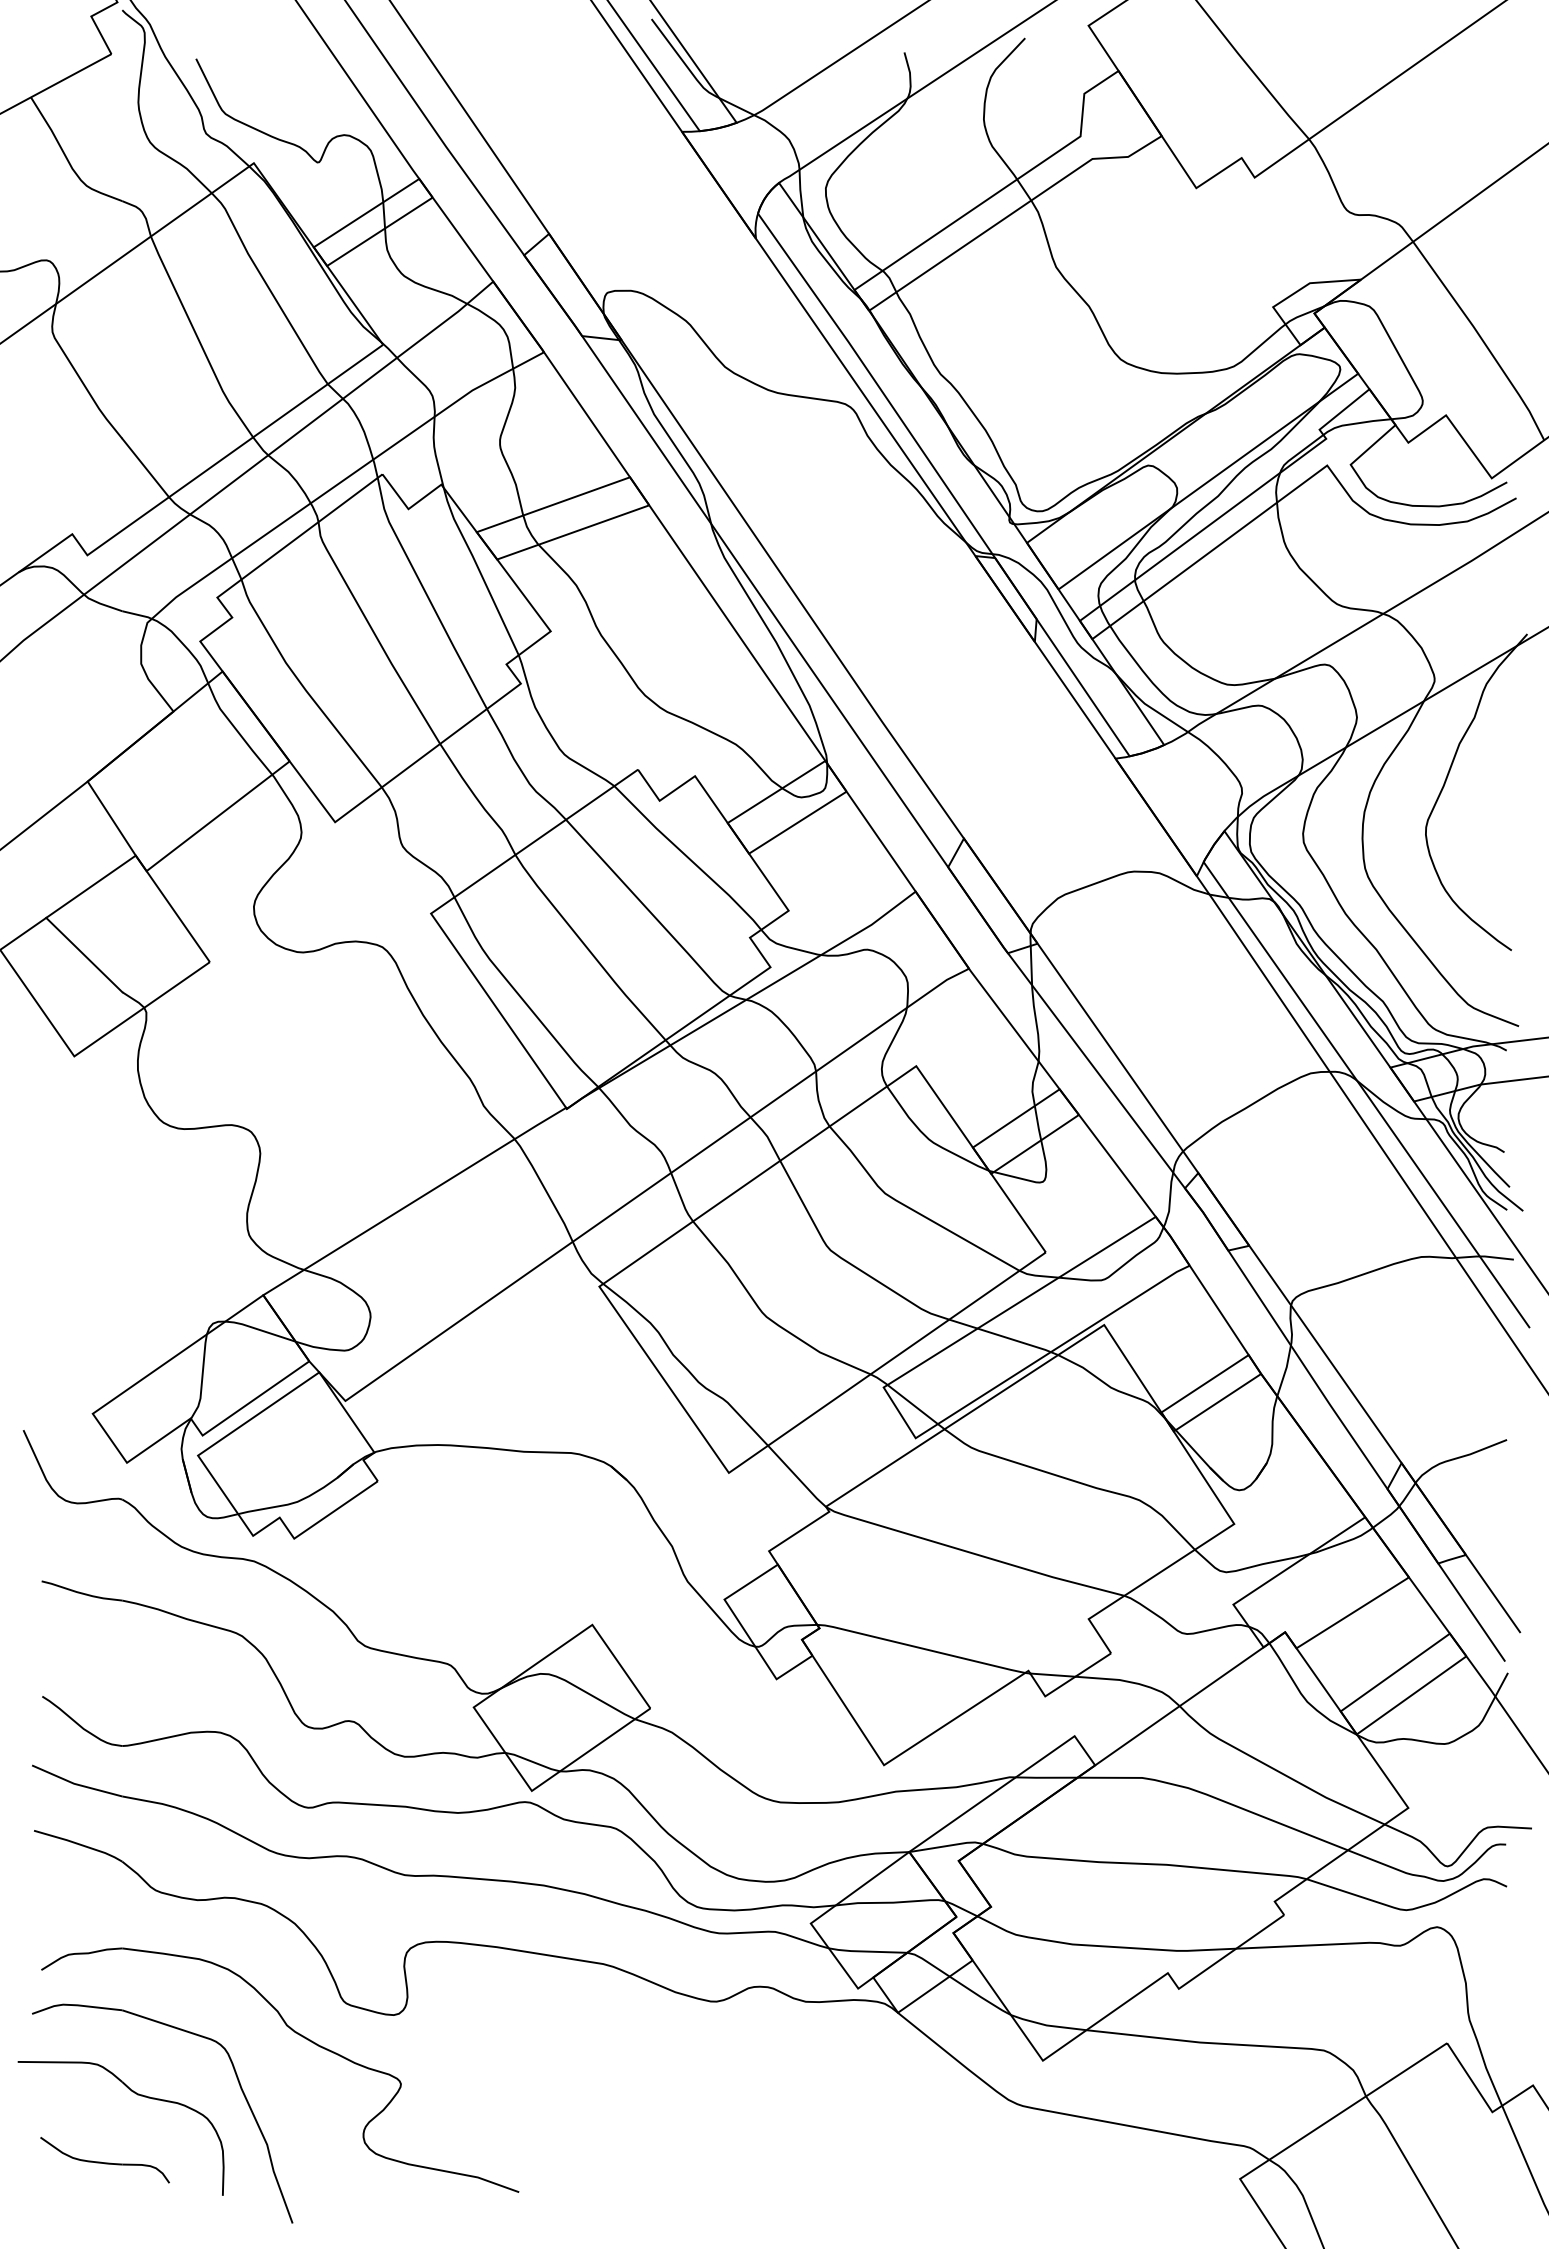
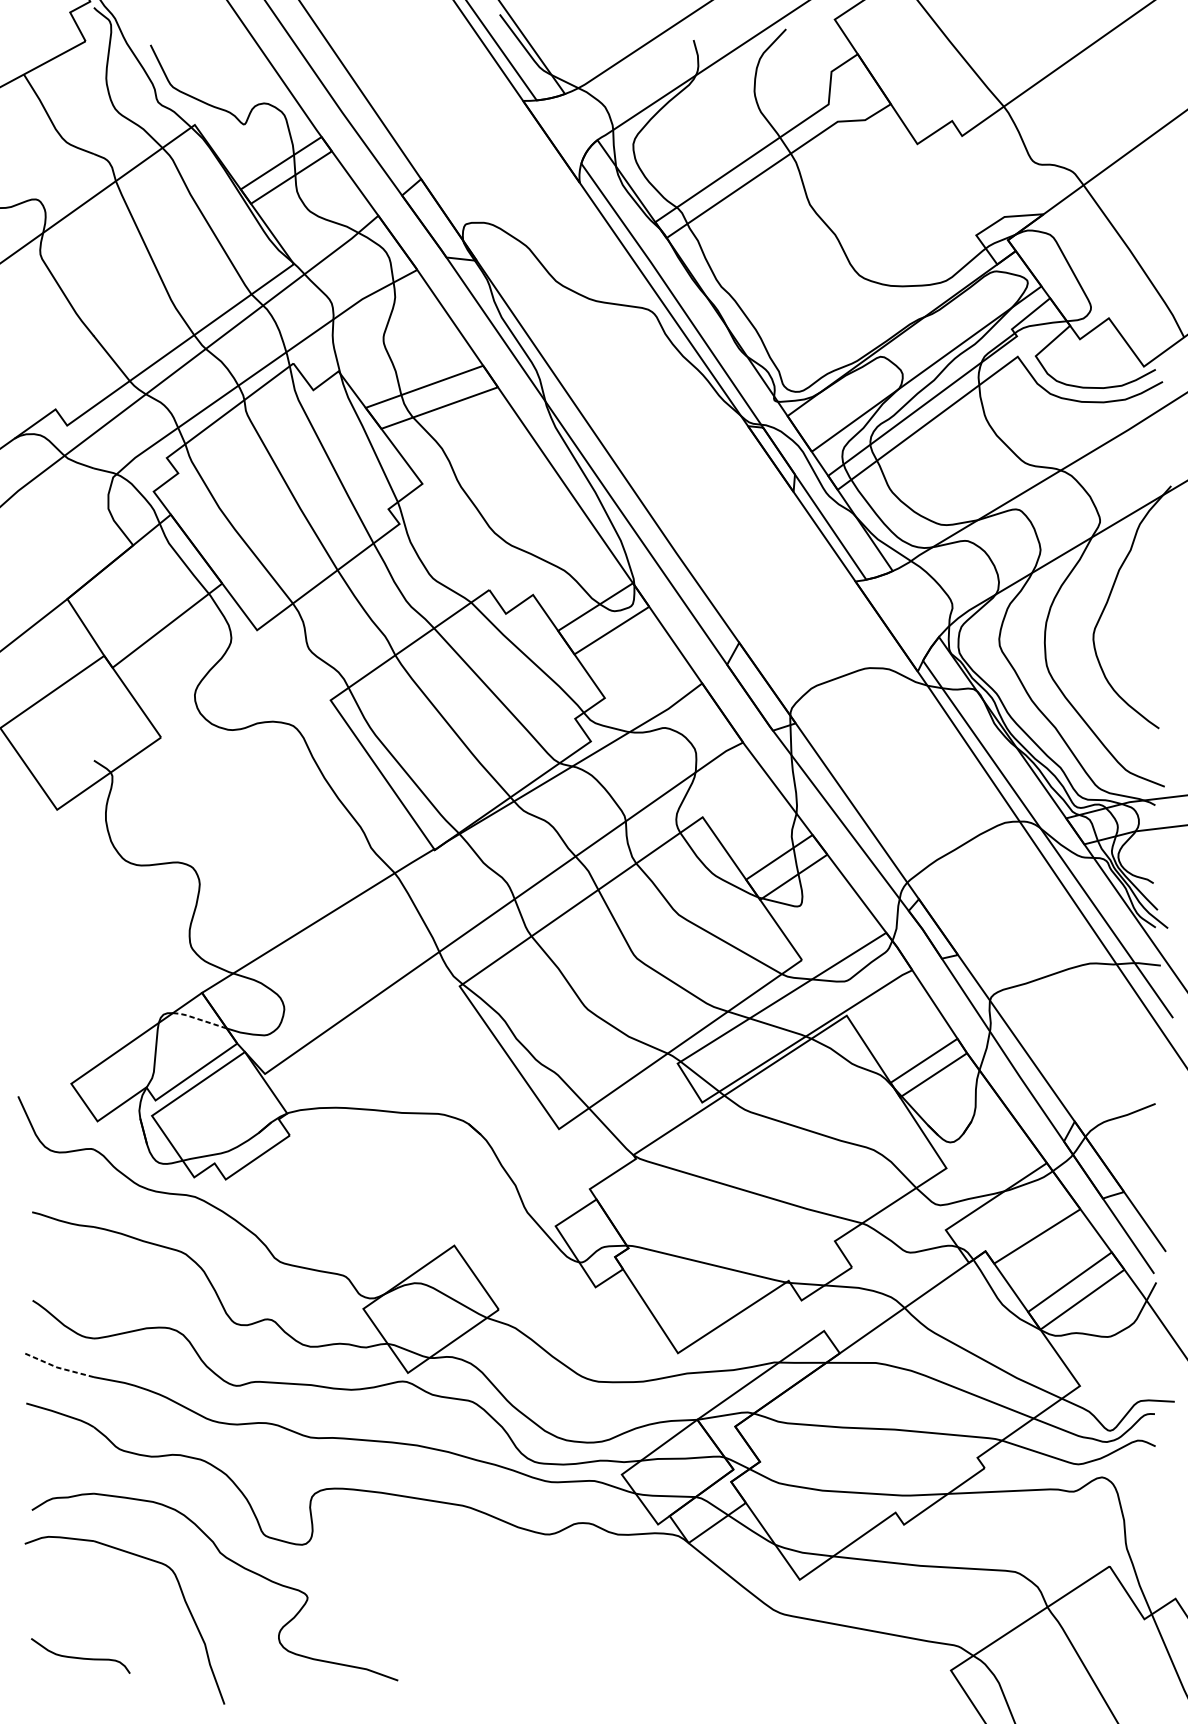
line: (84, 954) -> (64, 731), removed
line: (260, 1330) -> (199, 1019), solid -> dashed
line: (75, 1784) -> (58, 1368), solid -> dashed
part: (137, 2095) -> (105, 1606), removed

